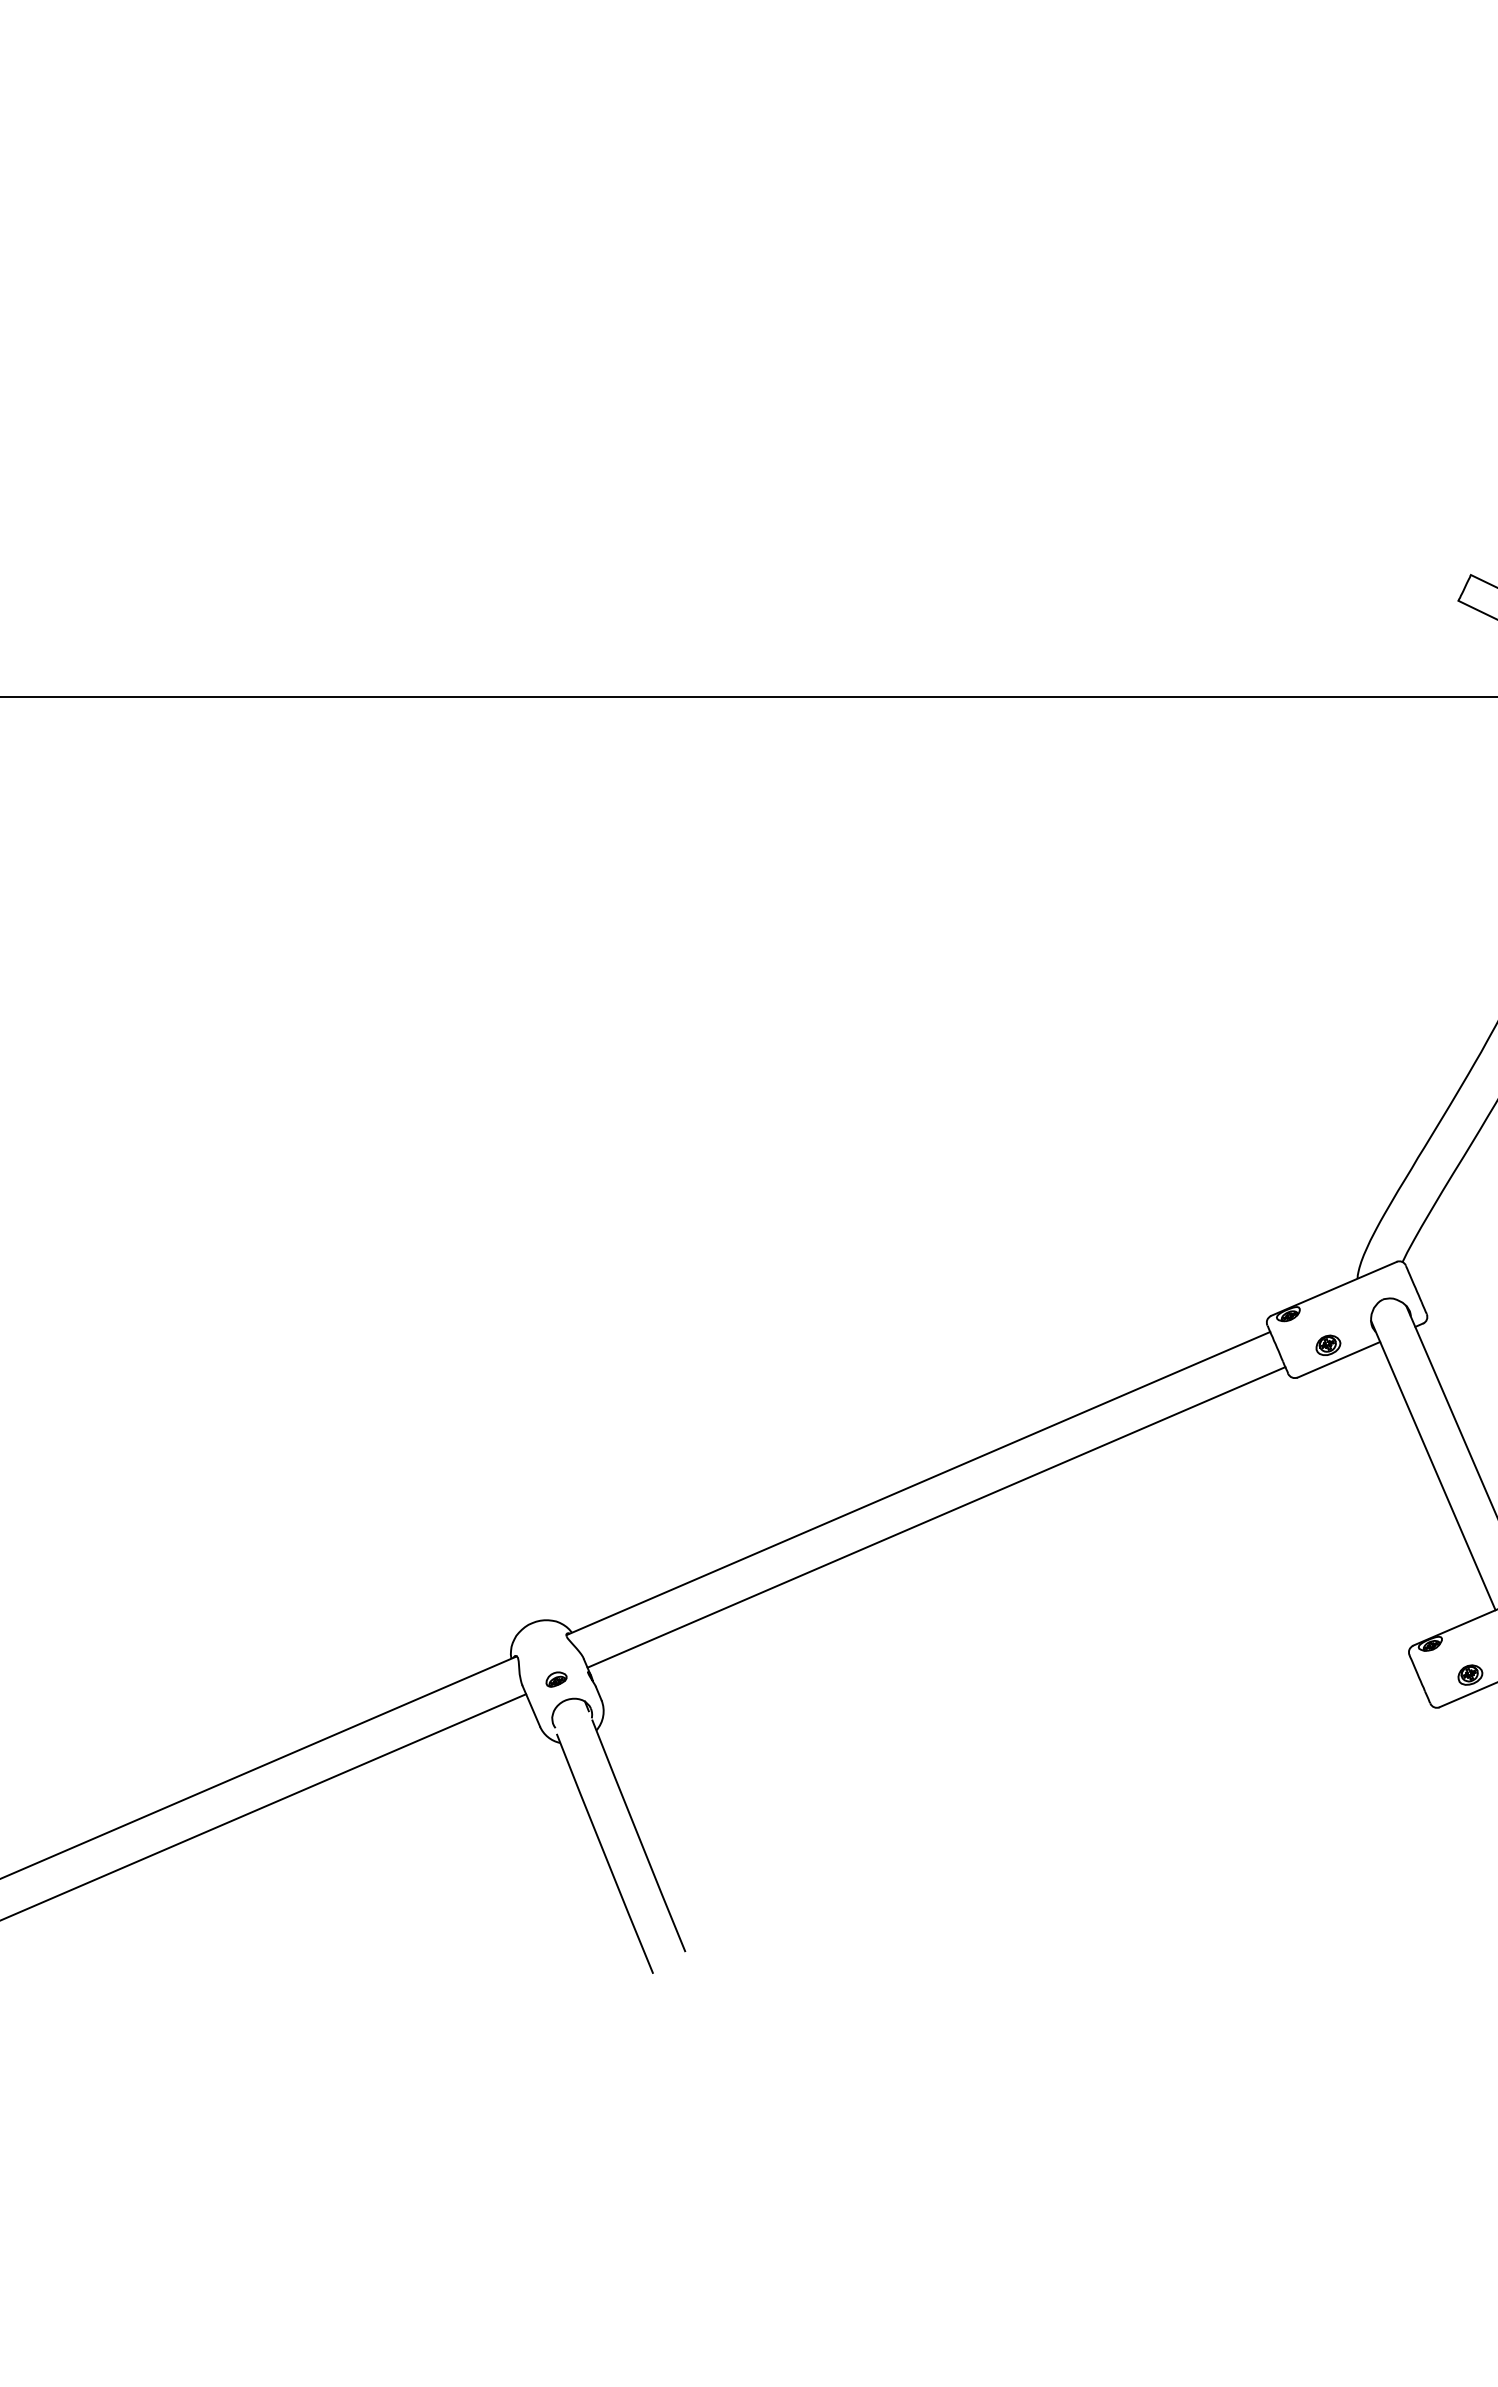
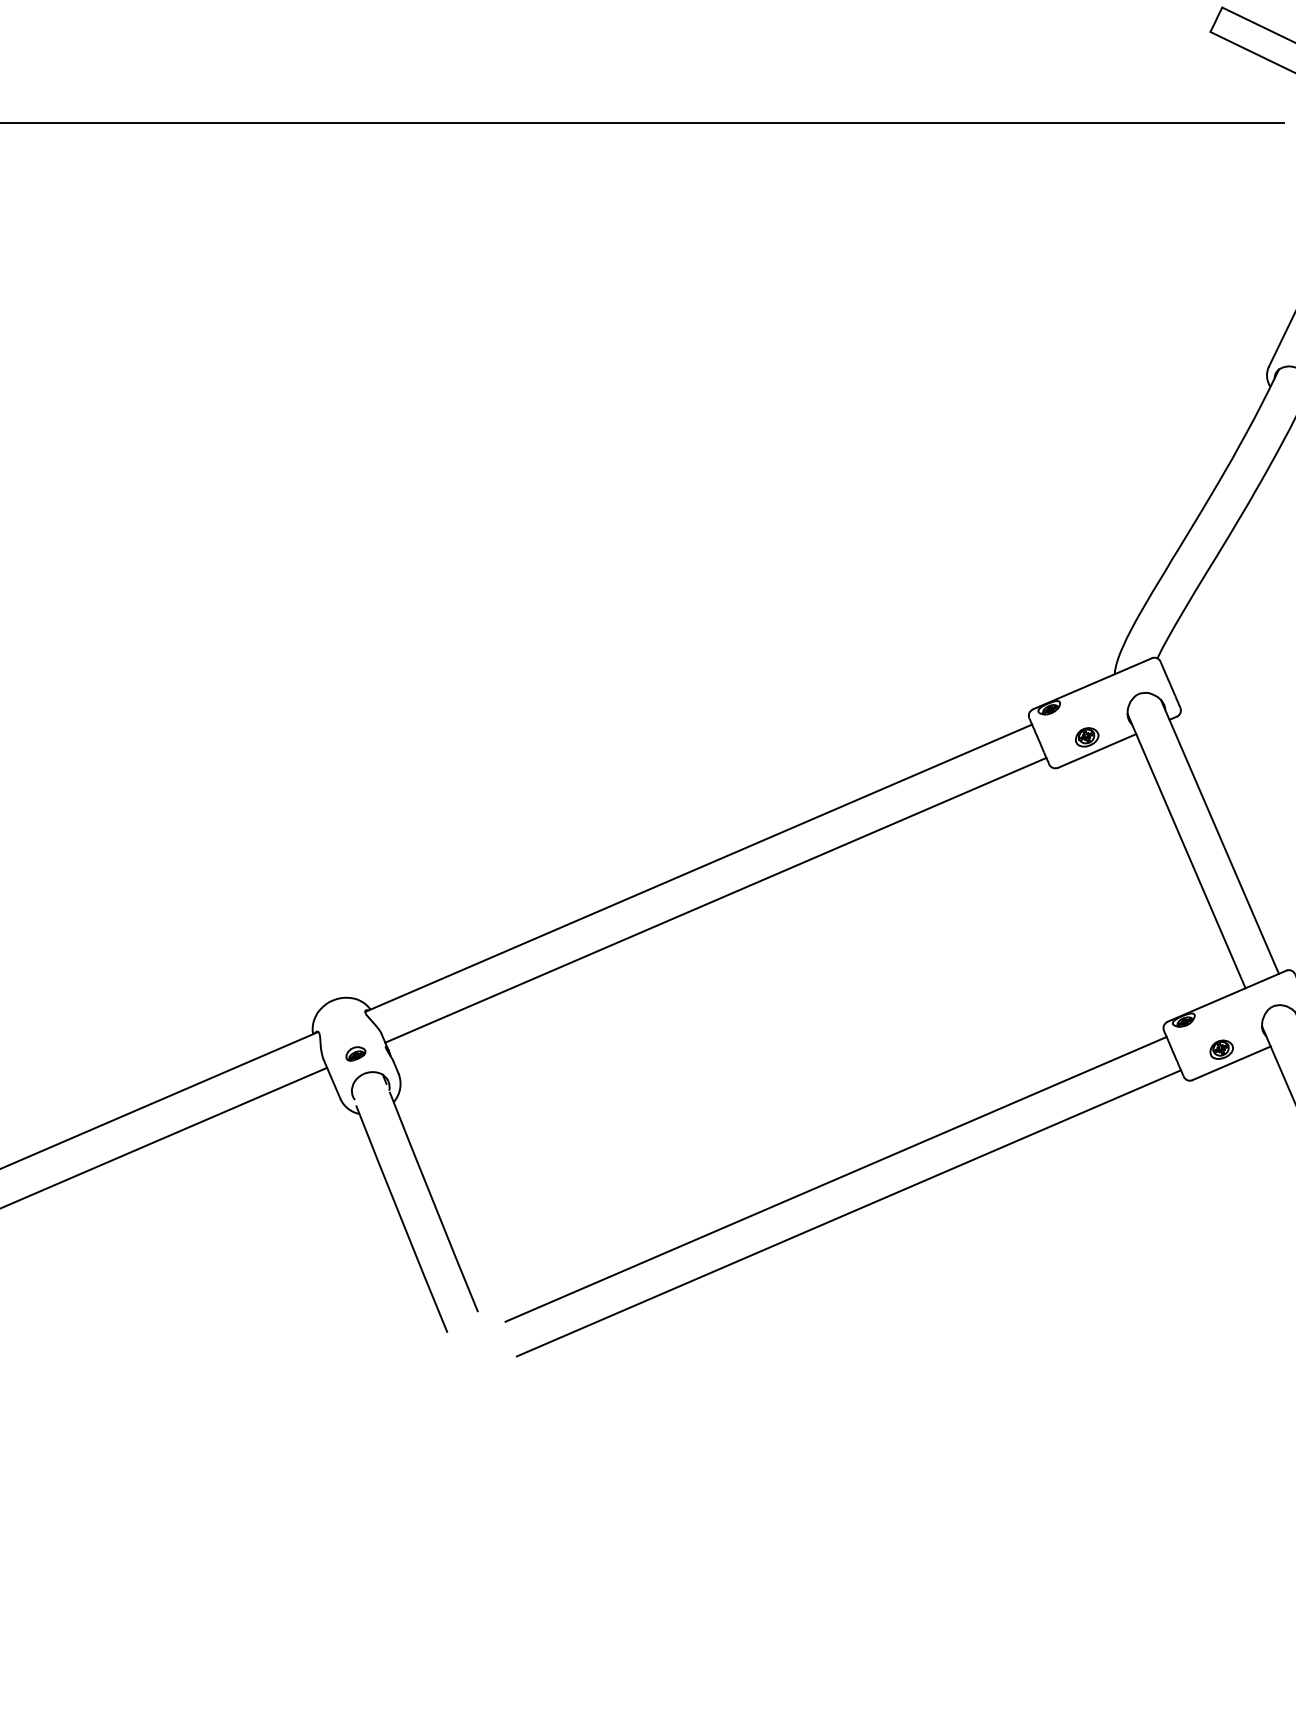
line: (1063, 1811) -> (836, 1178), added
line: (1076, 1847) -> (848, 1213), added

